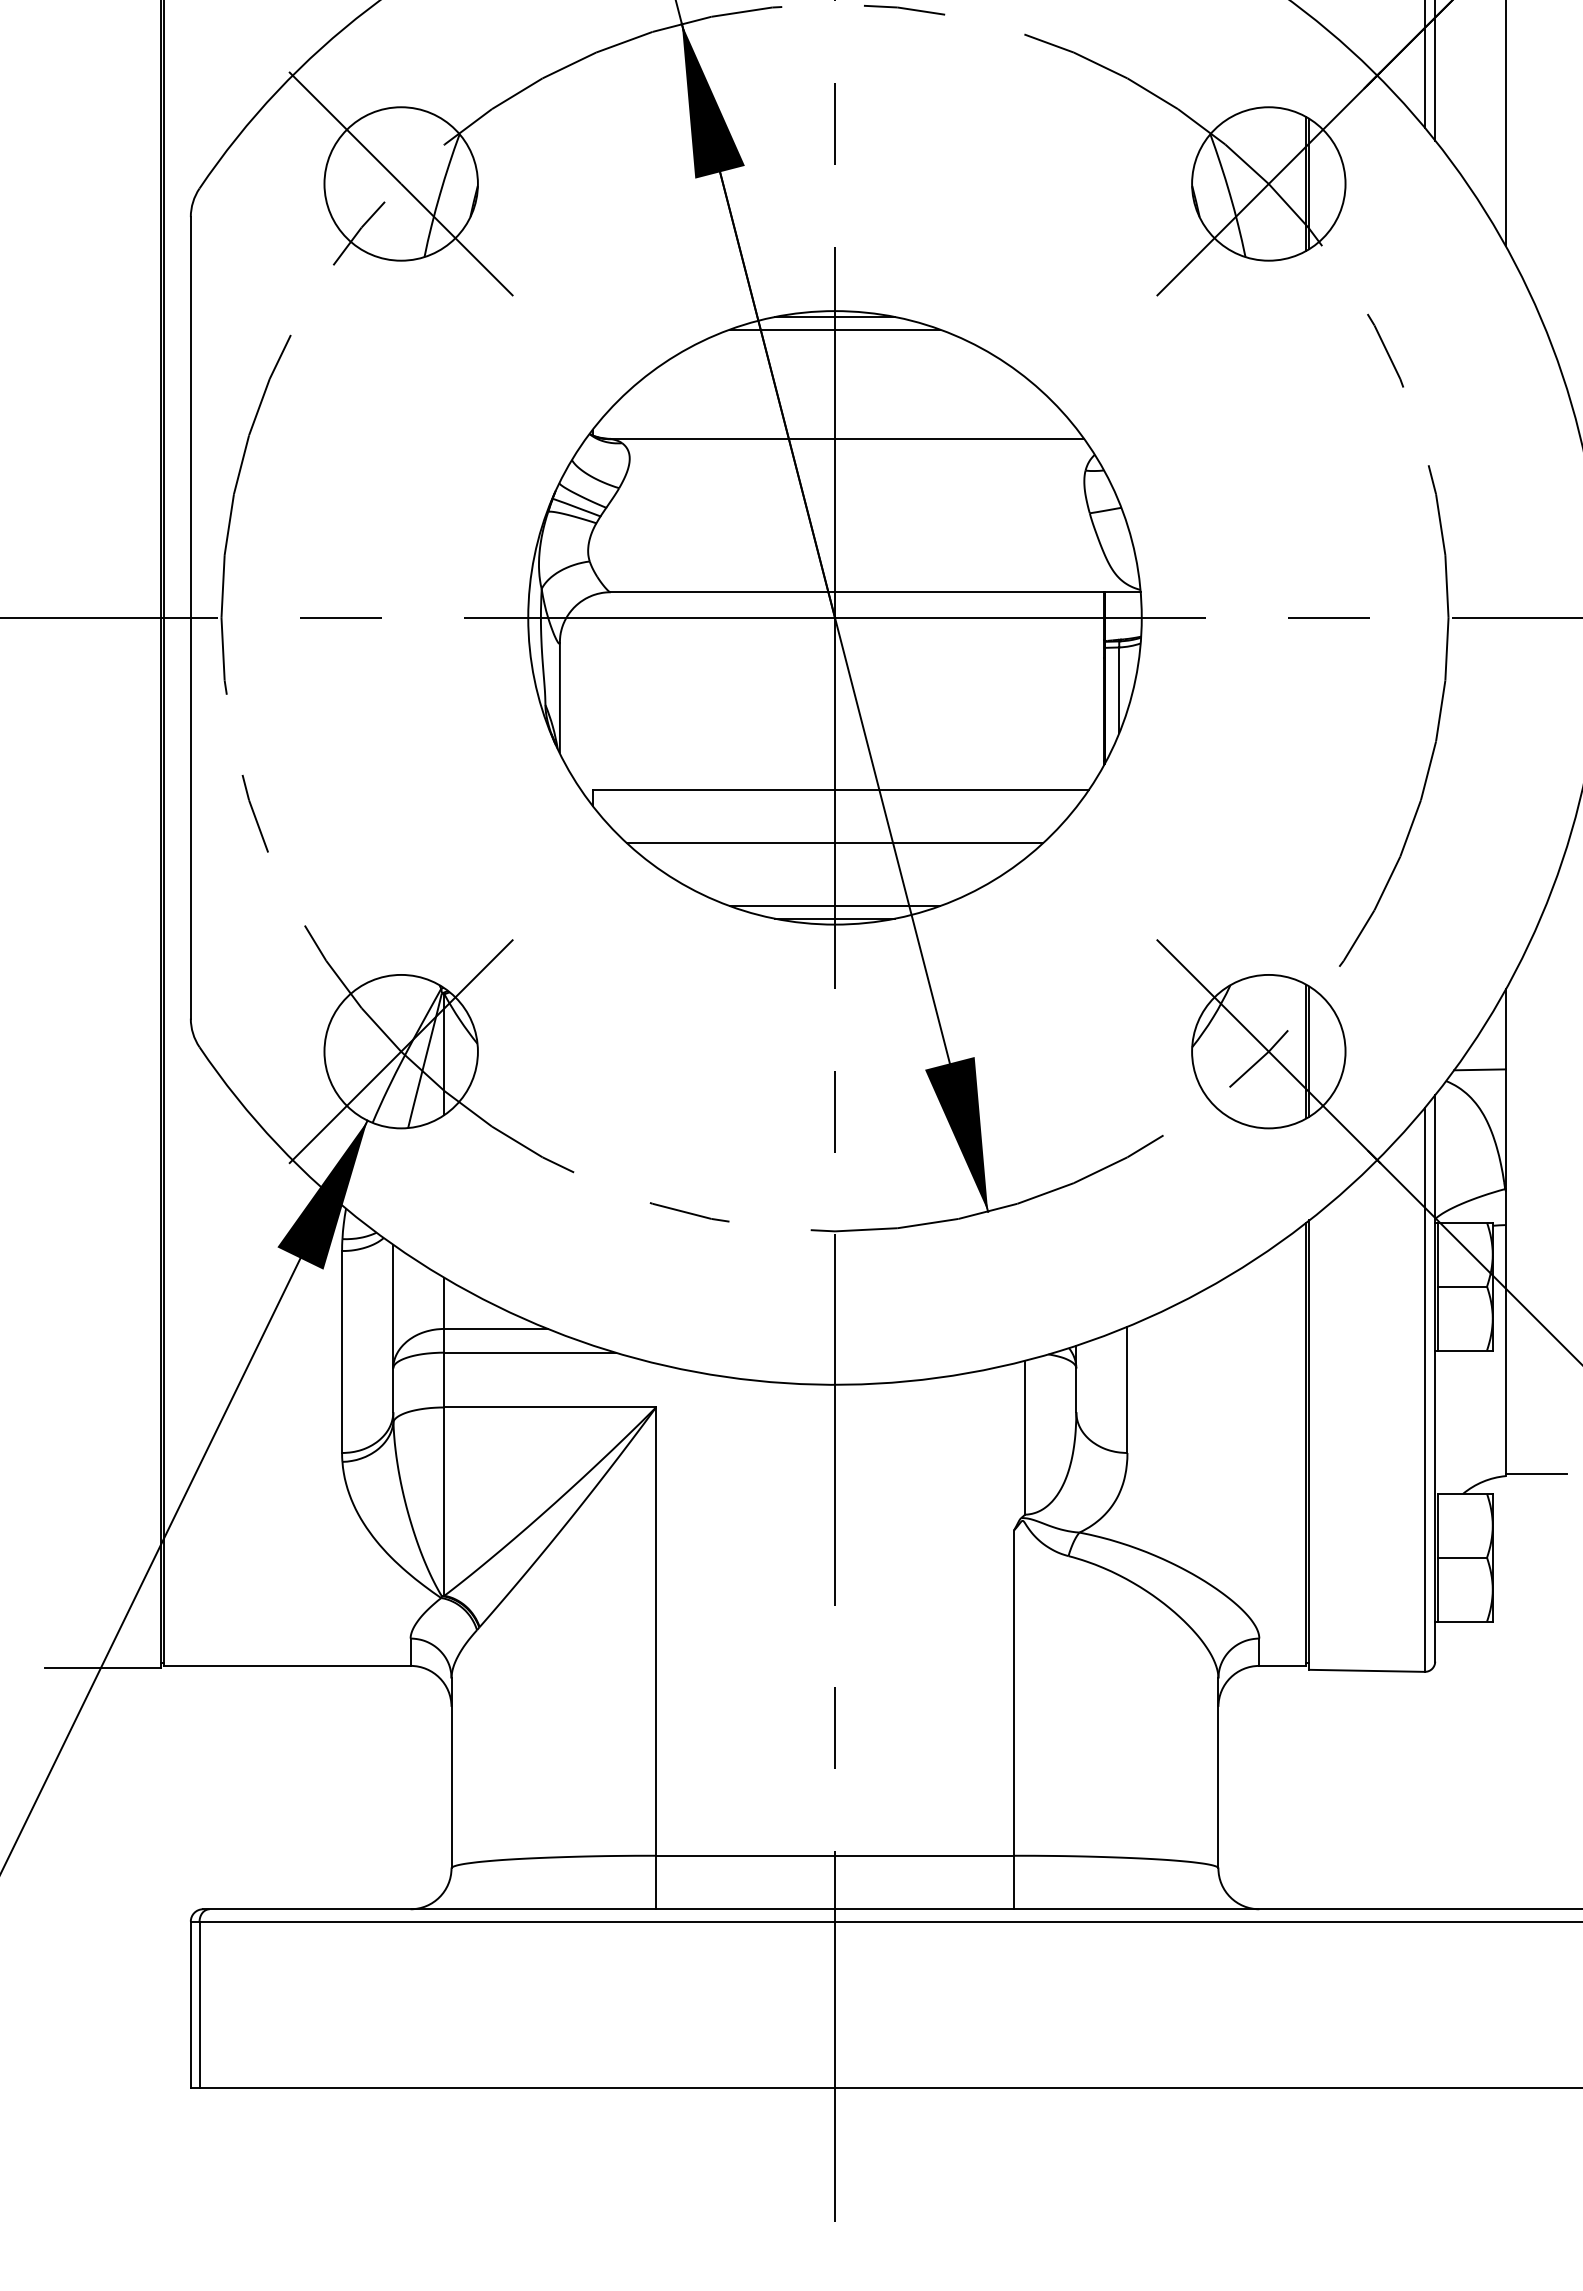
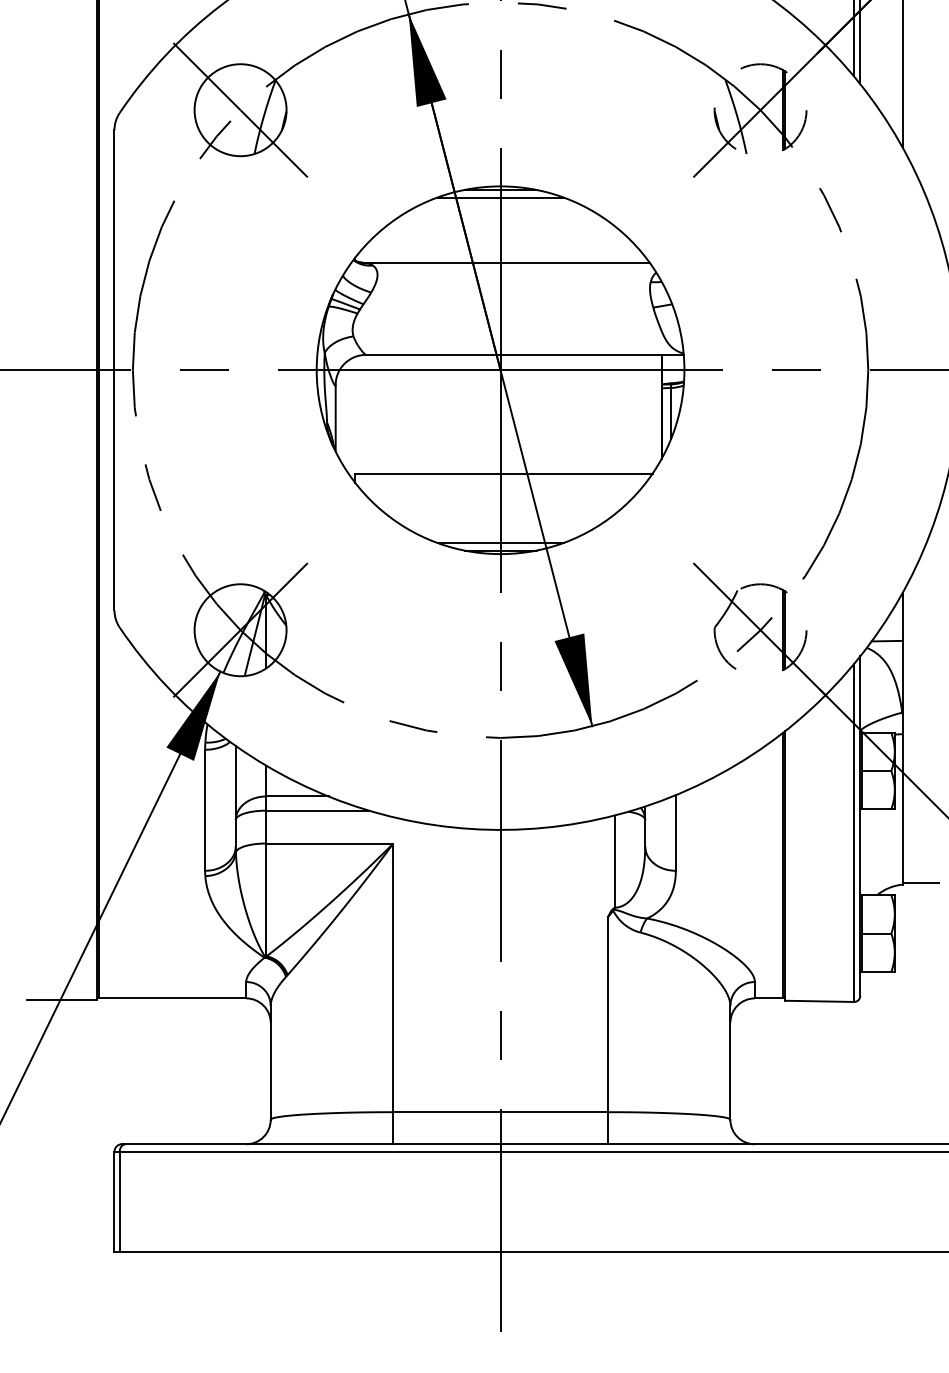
circle: (1268, 184) -> (760, 110), solid -> dashed
line: (834, 843) -> (500, 505), removed
circle: (1268, 1052) -> (760, 630), solid -> dashed

